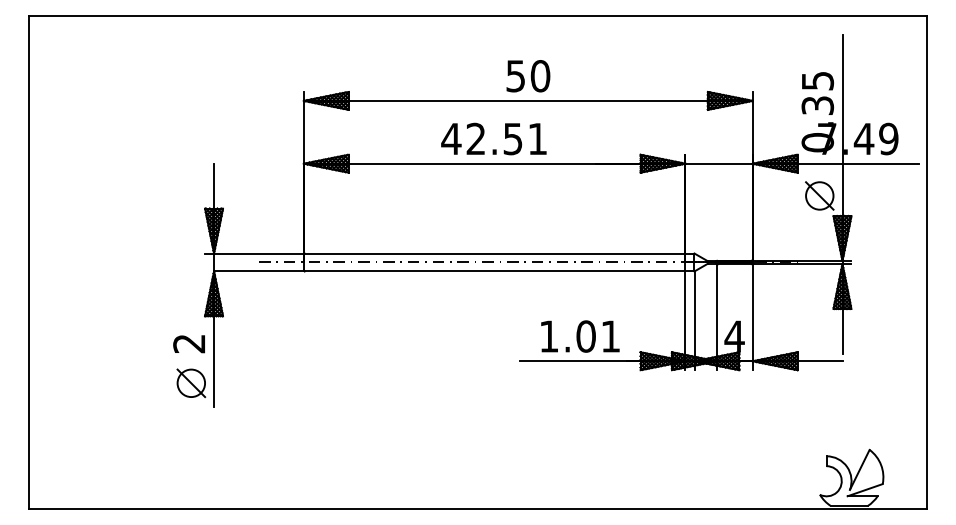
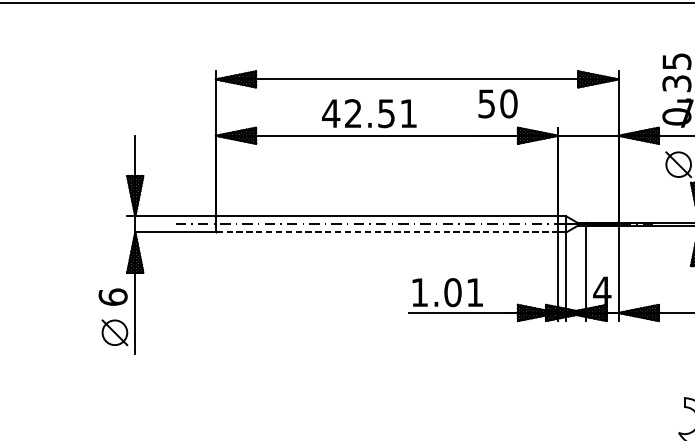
text: (528, 76) -> (498, 104), moved
text: (493, 138) -> (368, 113), moved
line: (495, 271) -> (387, 232), solid -> dashed
text: (580, 336) -> (447, 292), moved
text: (189, 343) -> (113, 297), 2 -> 6

